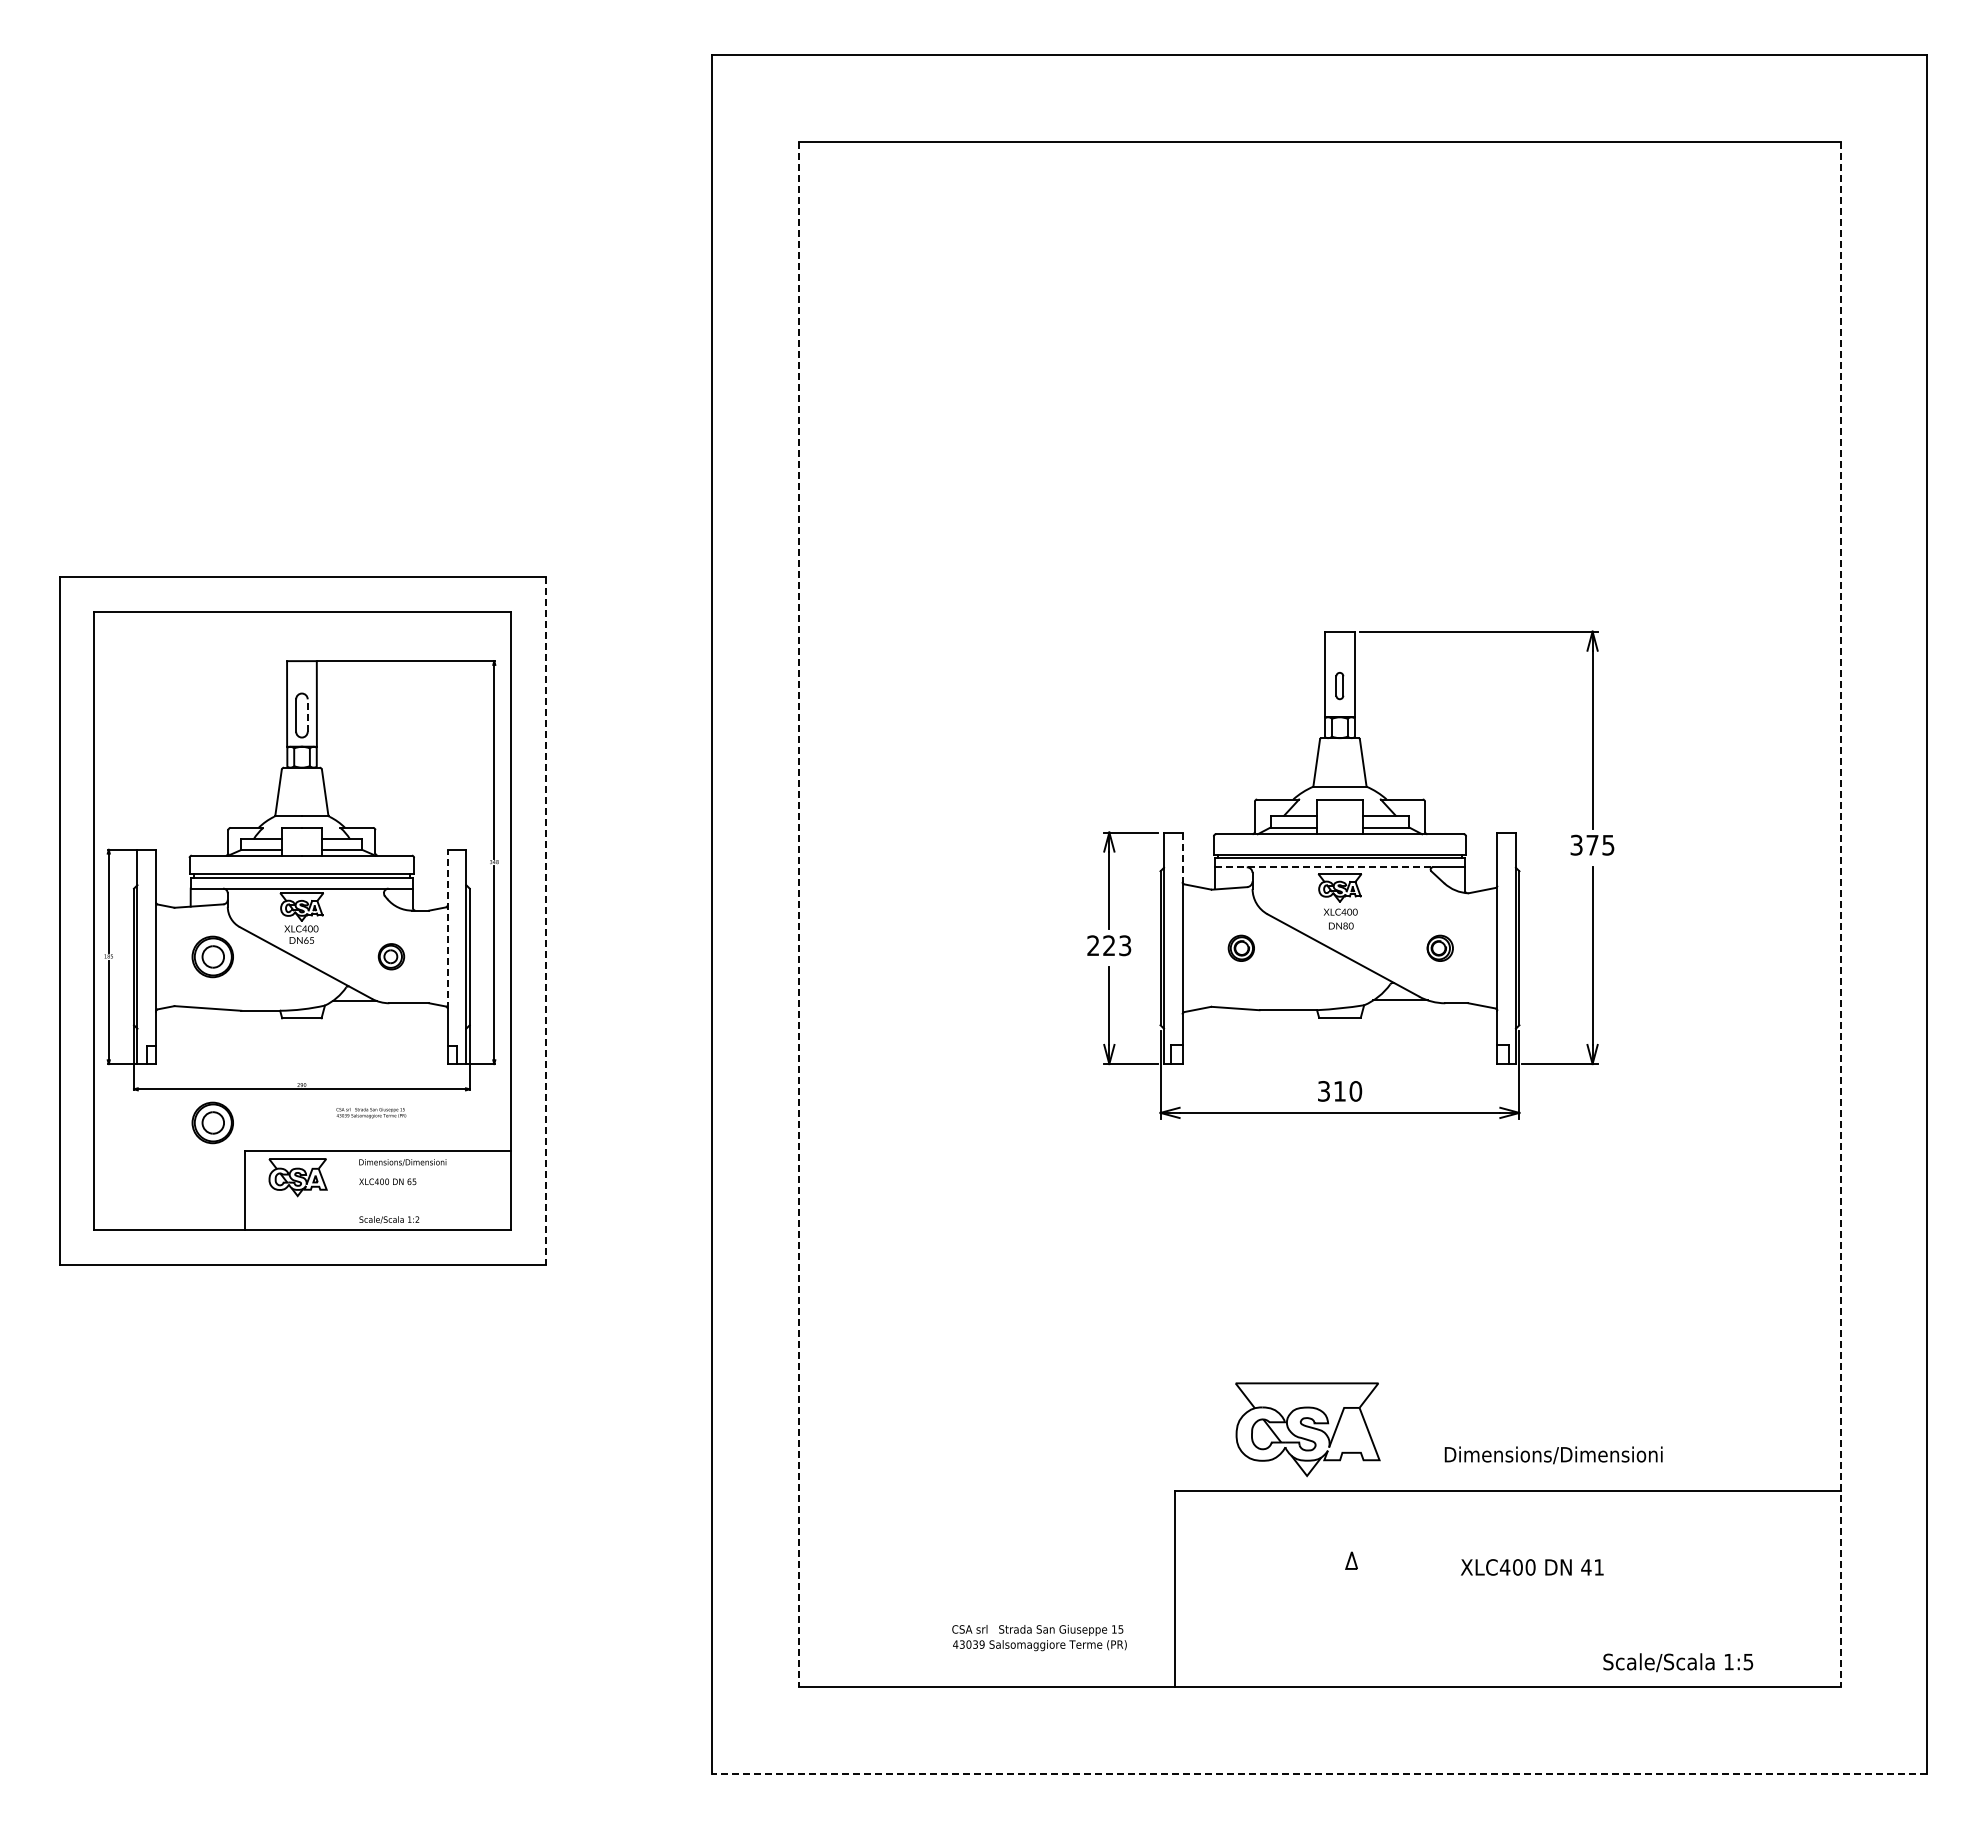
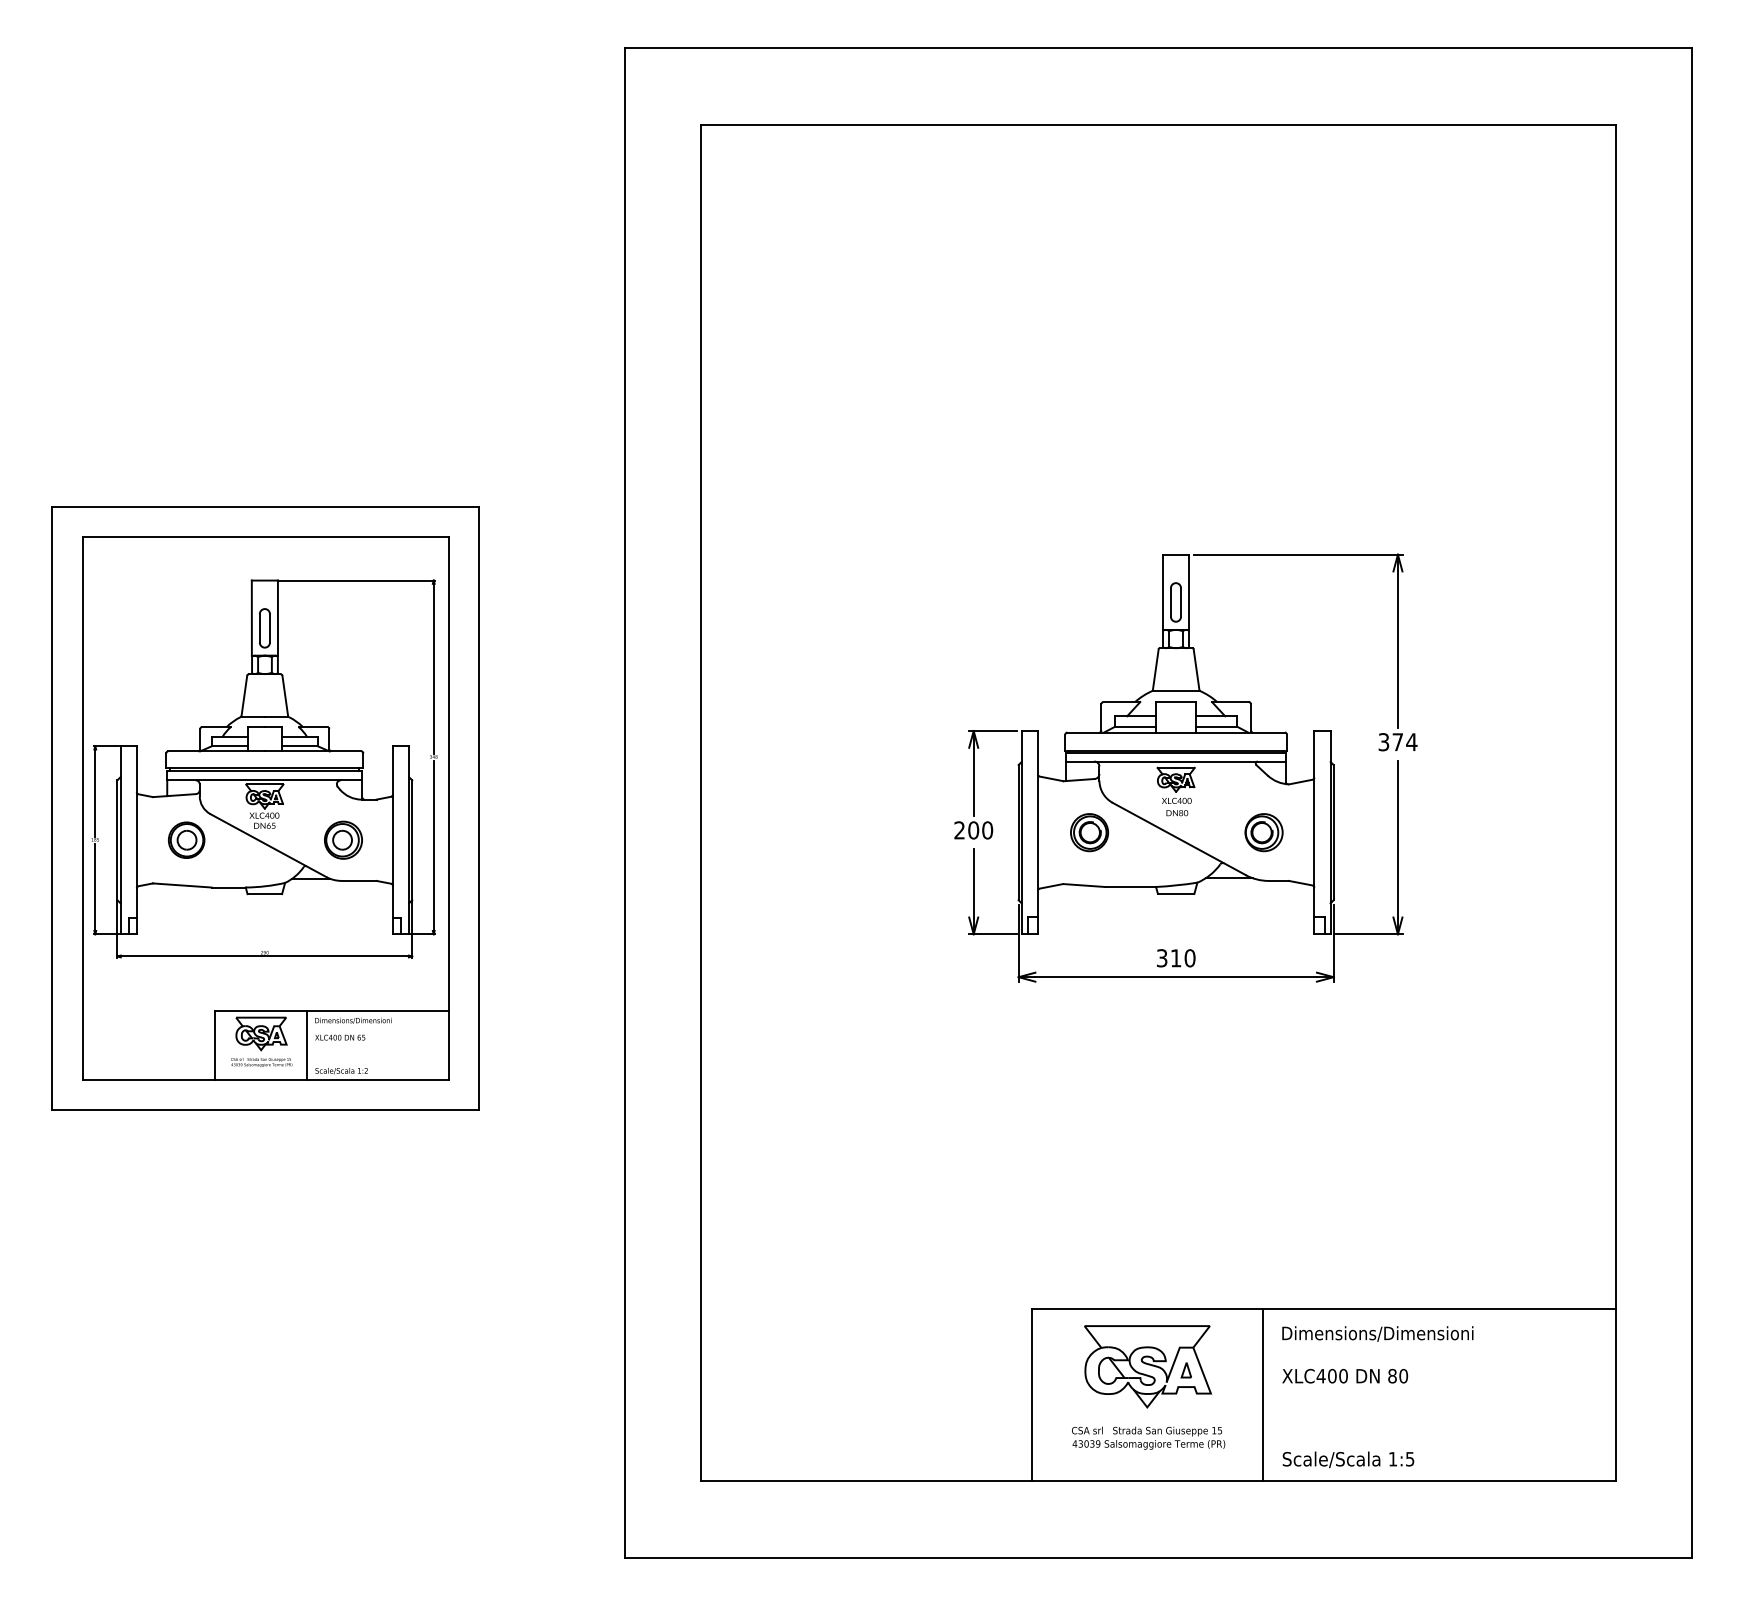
part: (1339, 685) -> (1175, 601), size x1.67
line: (307, 715) -> (269, 628), dashed -> solid
text: (1607, 845) -> (1411, 742), 375 -> 374
line: (1182, 857) -> (1037, 752), dashed -> solid
line: (1324, 867) -> (1162, 761), dashed -> solid
line: (798, 914) -> (700, 803), dashed -> solid
line: (1840, 914) -> (1615, 803), dashed -> solid
line: (545, 920) -> (478, 808), dashed -> solid
line: (447, 928) -> (392, 815), dashed -> solid
text: (1117, 945) -> (980, 830), 223 -> 200
part: (1241, 948) -> (1089, 832), size x1.67
part: (1440, 948) -> (1264, 832), size x1.67
part: (391, 956) -> (343, 839), size x1.67
text: (371, 1113) -> (261, 1062), moved
part: (212, 1122) -> (186, 985), removed
line: (350, 1190) -> (307, 1045), added
part: (1307, 1429) -> (1147, 1366), moved
text: (1553, 1455) -> (1377, 1334), moved
text: (1592, 1567) -> (1397, 1376), 41 -> 80
line: (1438, 1589) -> (1262, 1395), added
text: (1039, 1638) -> (1148, 1438), moved
text: (1678, 1662) -> (1348, 1459), moved
line: (1319, 1774) -> (1158, 1557), dashed -> solid

